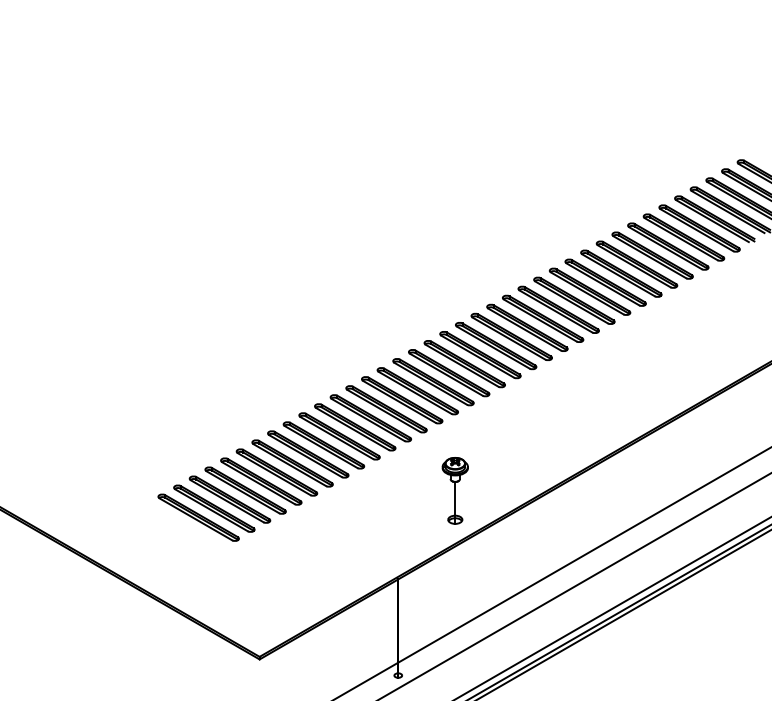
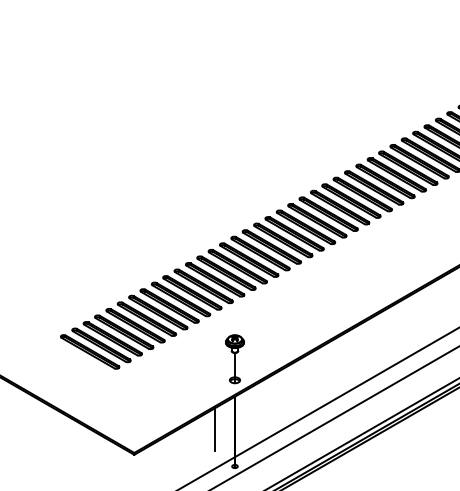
part: (454, 490) -> (234, 359), moved
line: (370, 624) -> (214, 429), added

